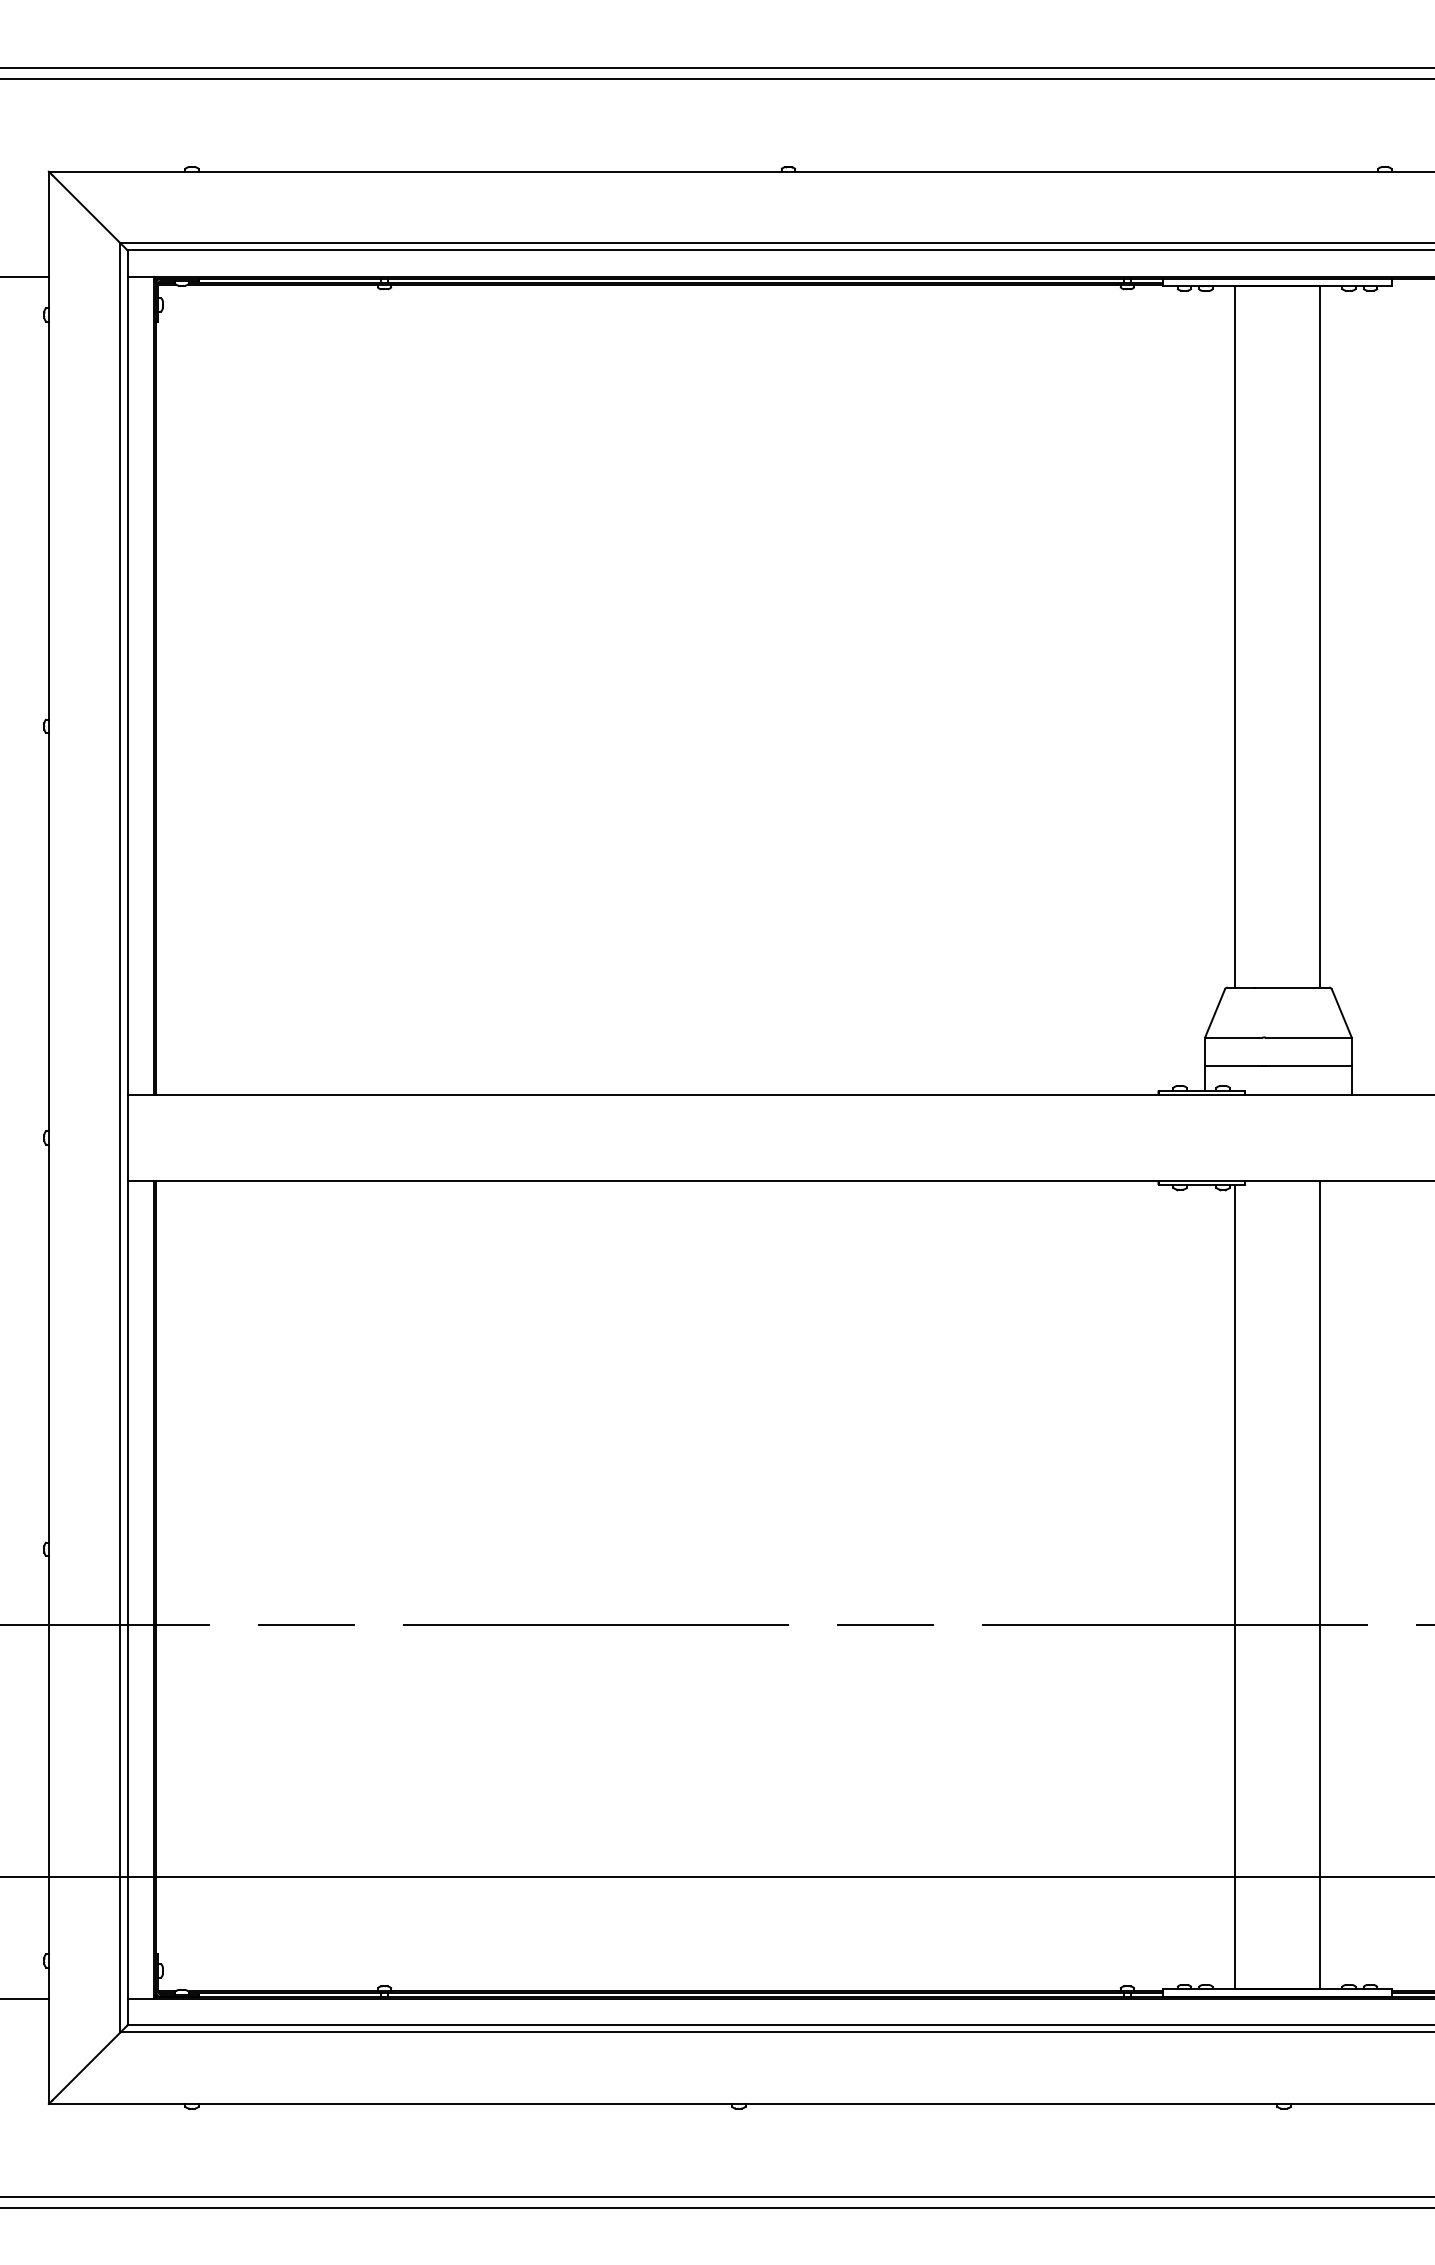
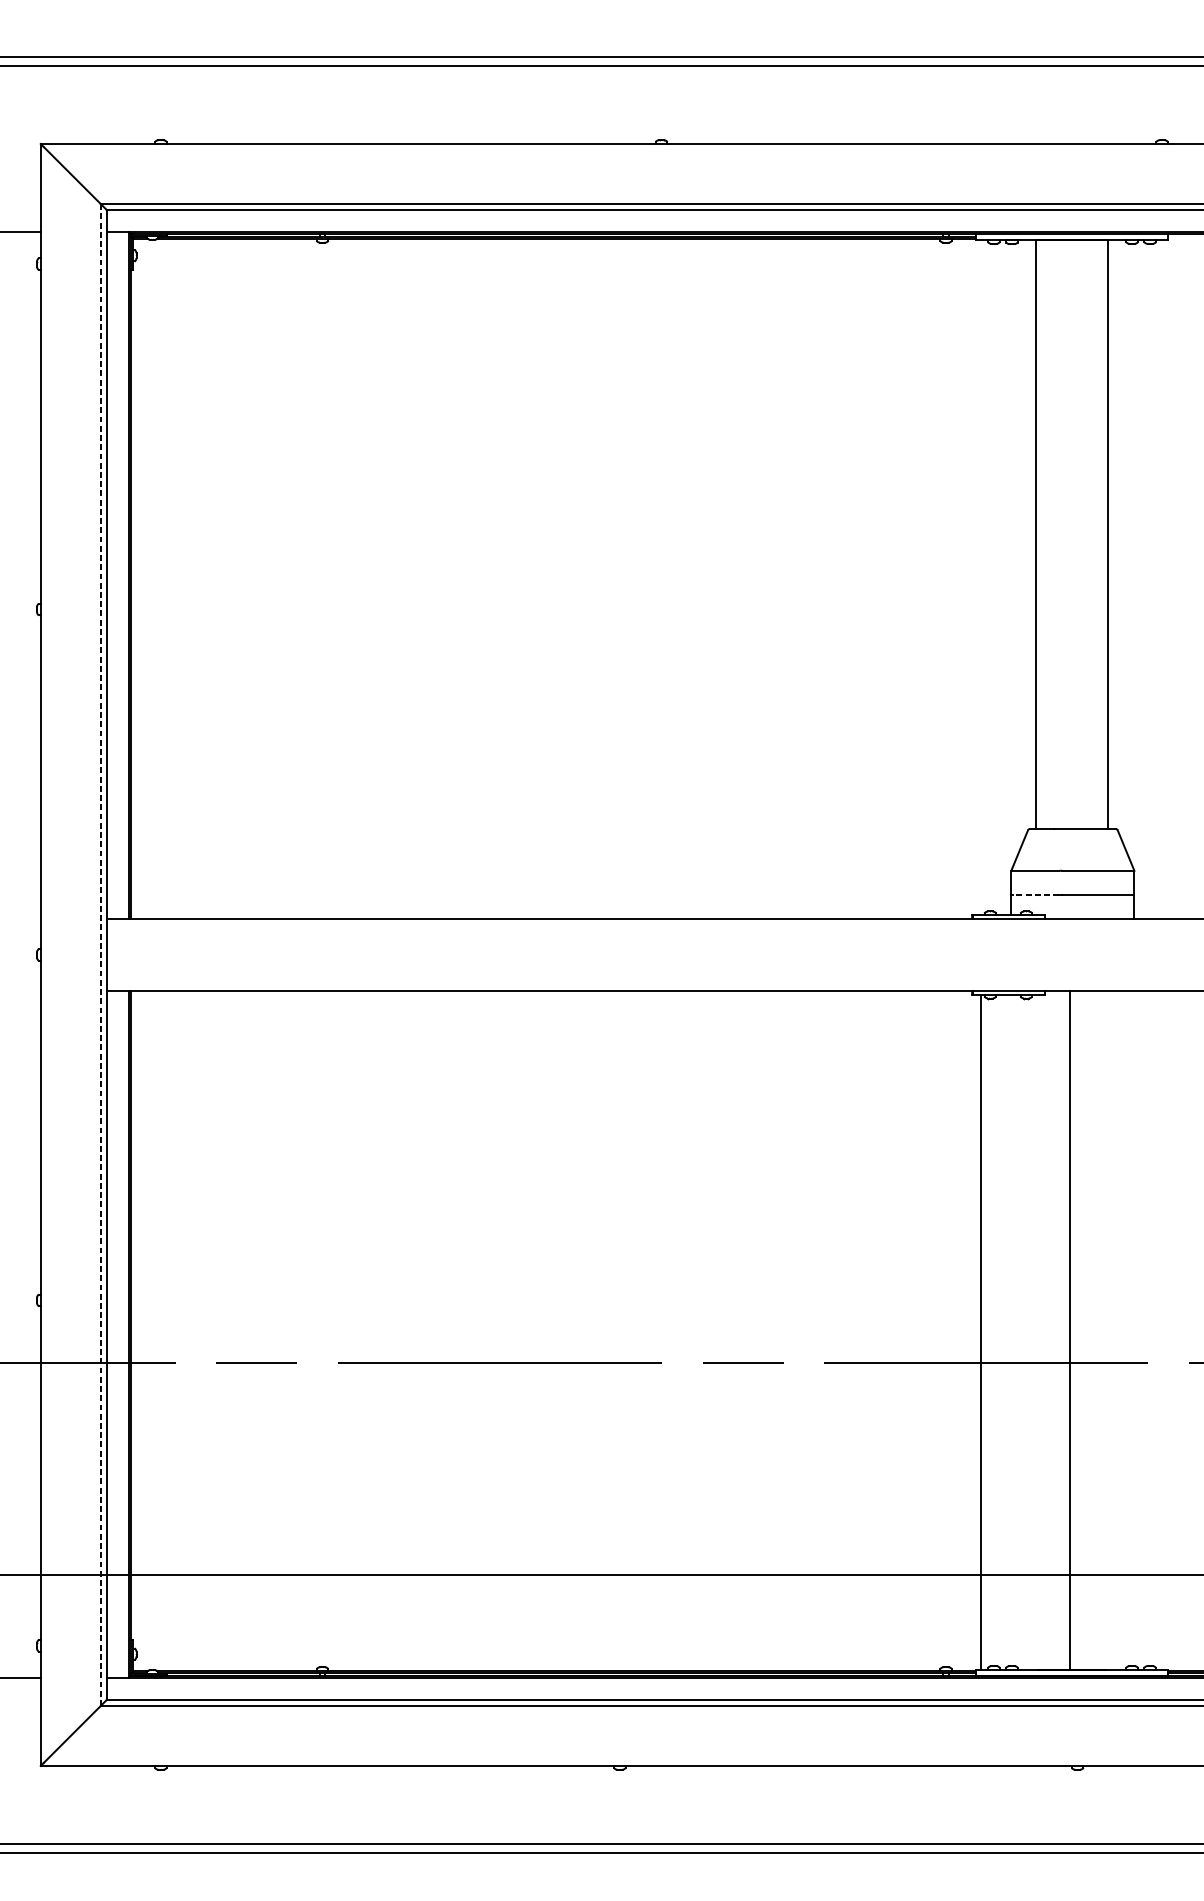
line: (1234, 1066) -> (1035, 895), solid -> dashed
line: (120, 1137) -> (100, 954), solid -> dashed
line: (1320, 1584) -> (1070, 1329), moved
line: (1234, 1587) -> (981, 1332), moved

